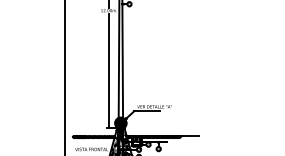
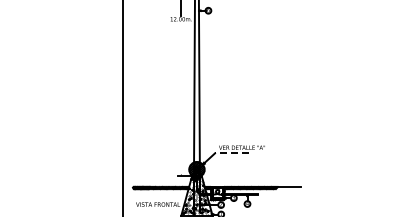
line: (109, 69) -> (181, 98), removed
line: (146, 111) -> (231, 153), solid -> dashed

